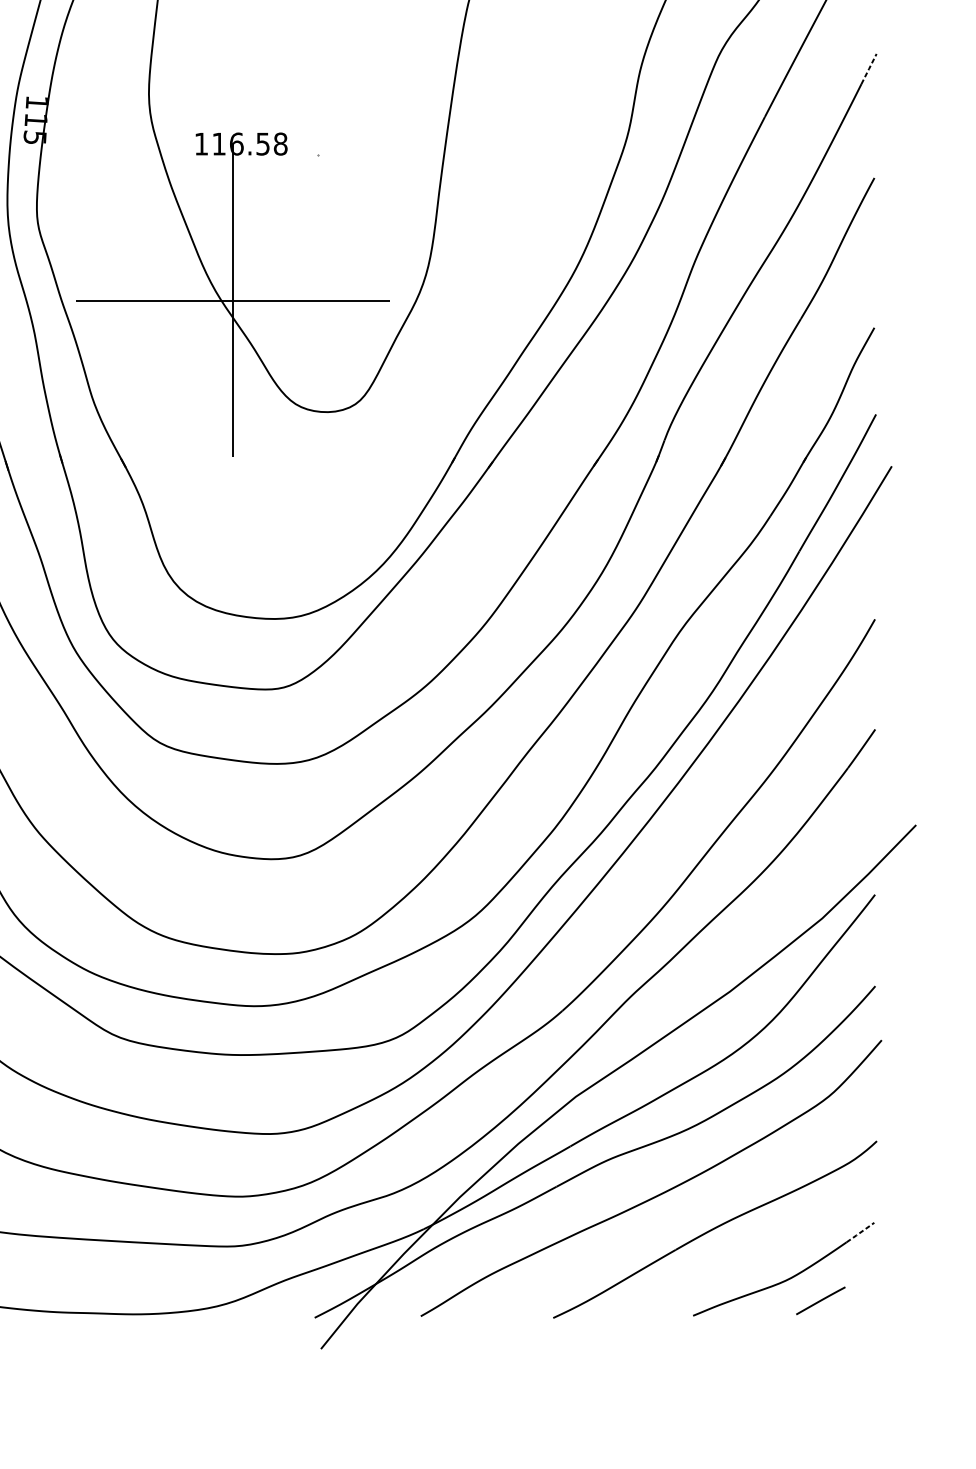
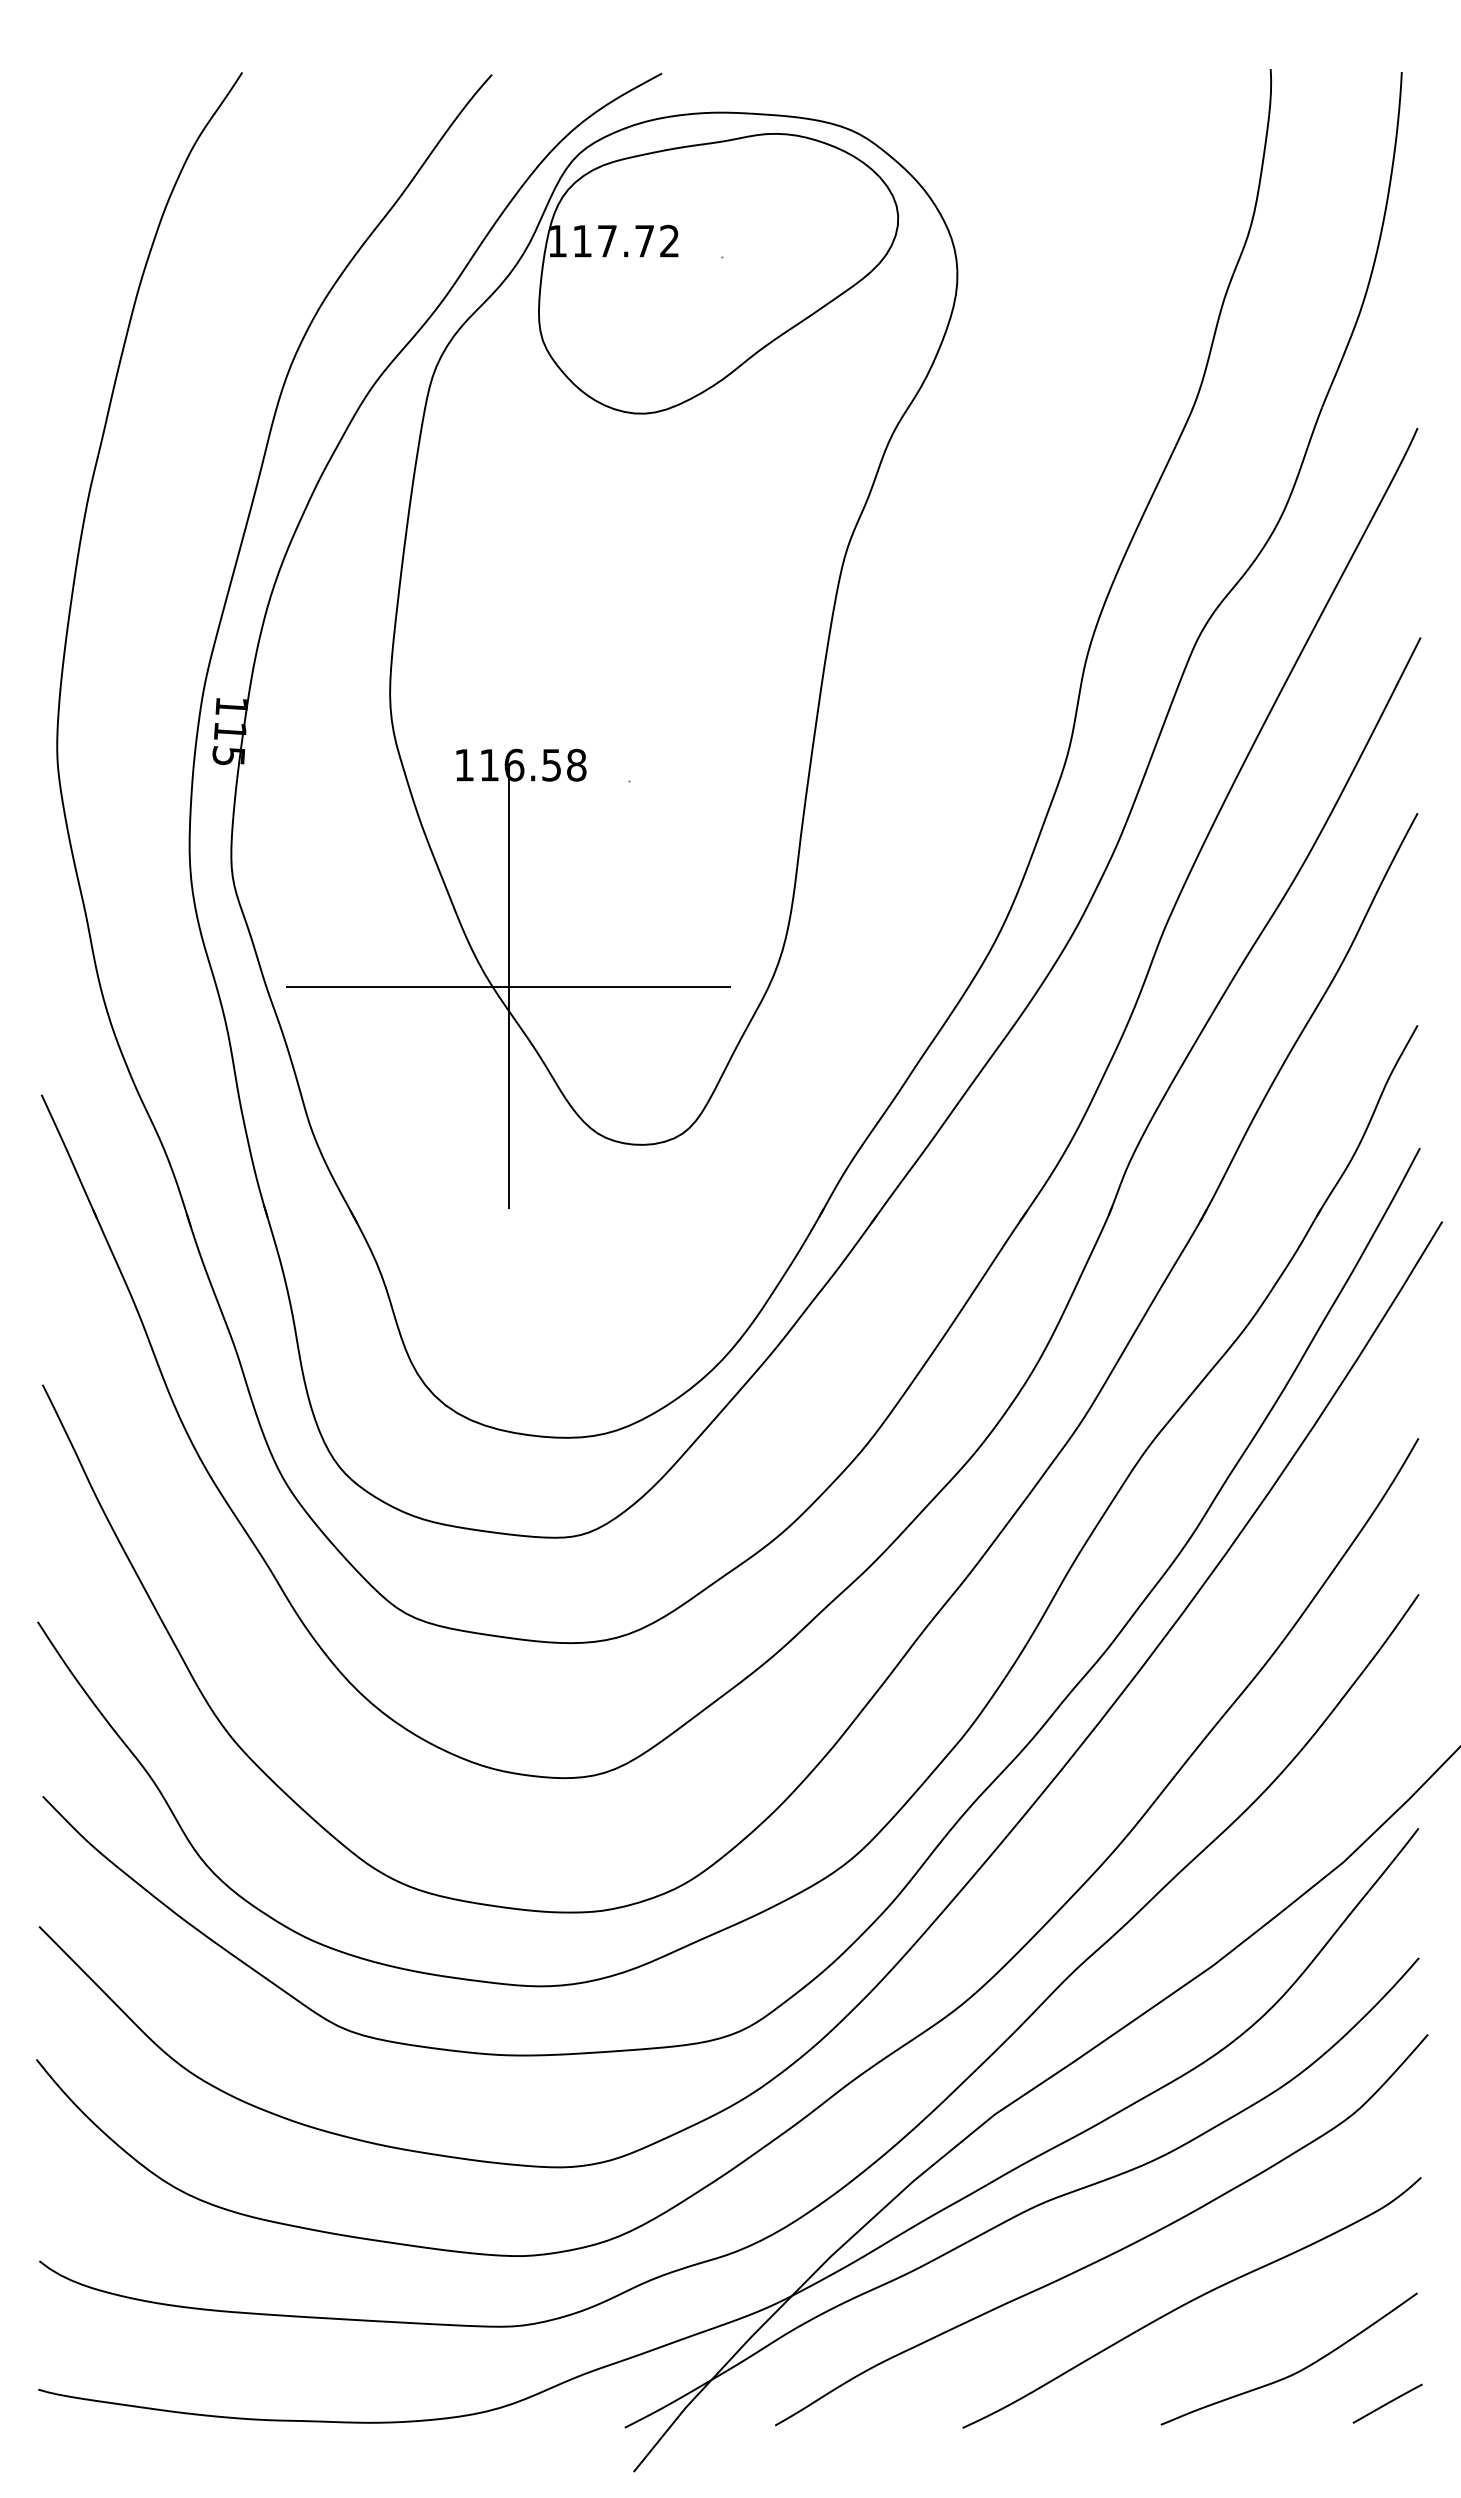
line: (869, 68) -> (1410, 658), dashed -> solid
line: (860, 1232) -> (1398, 2306), dashed -> solid
line: (820, 1300) -> (1387, 2403), moved

